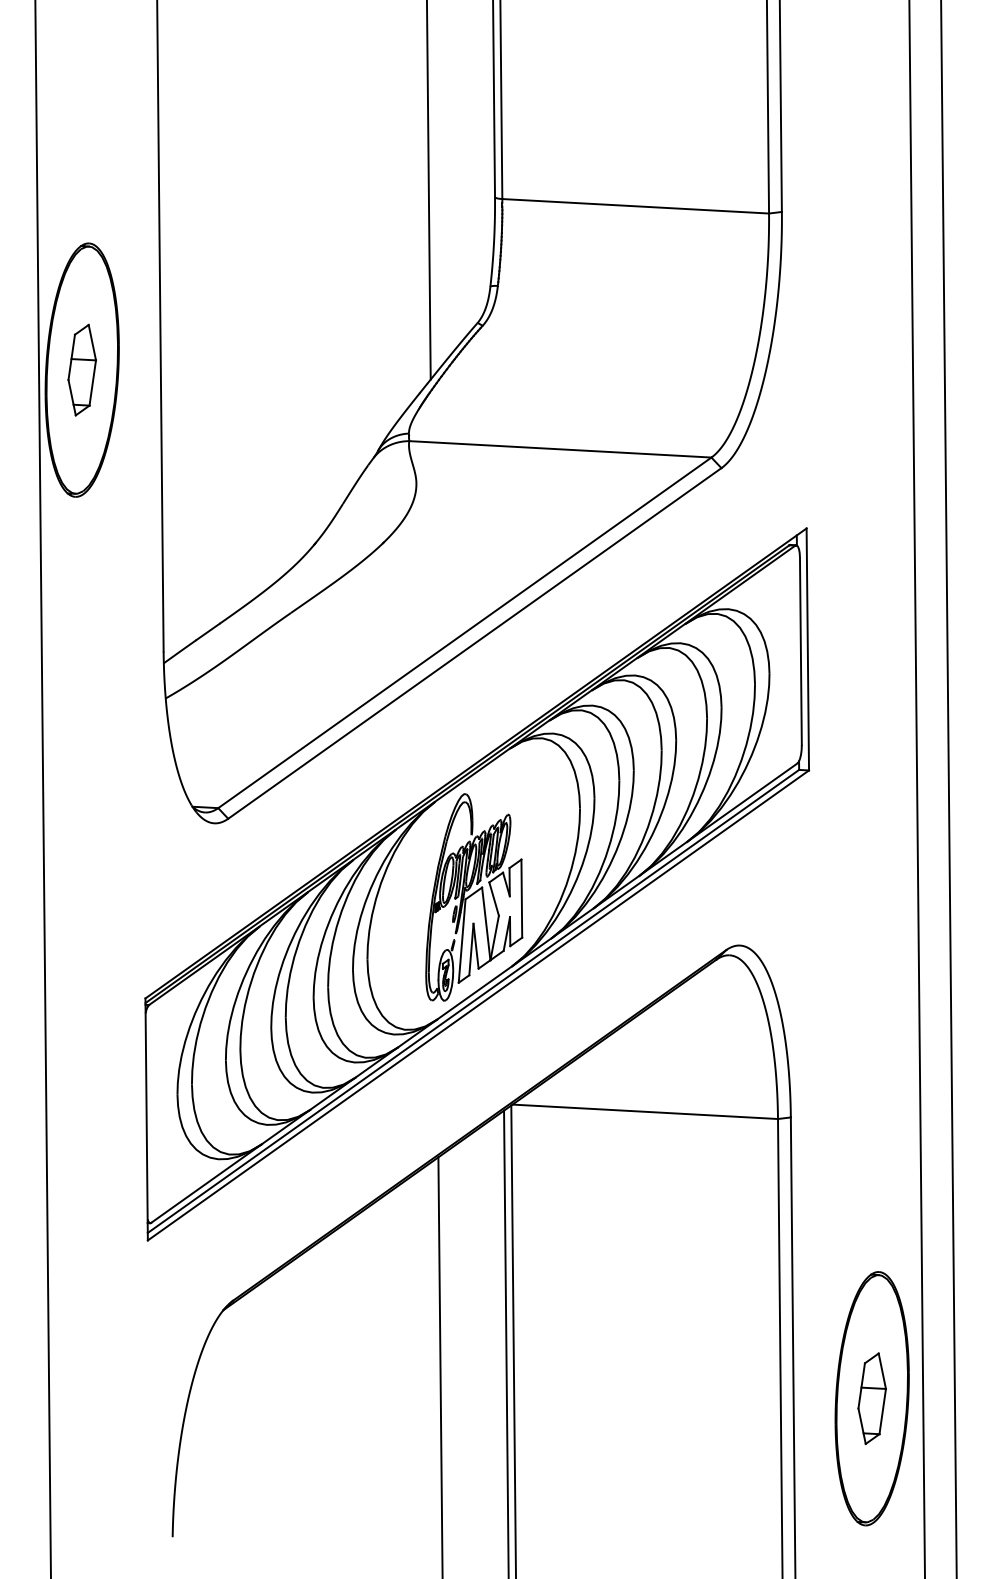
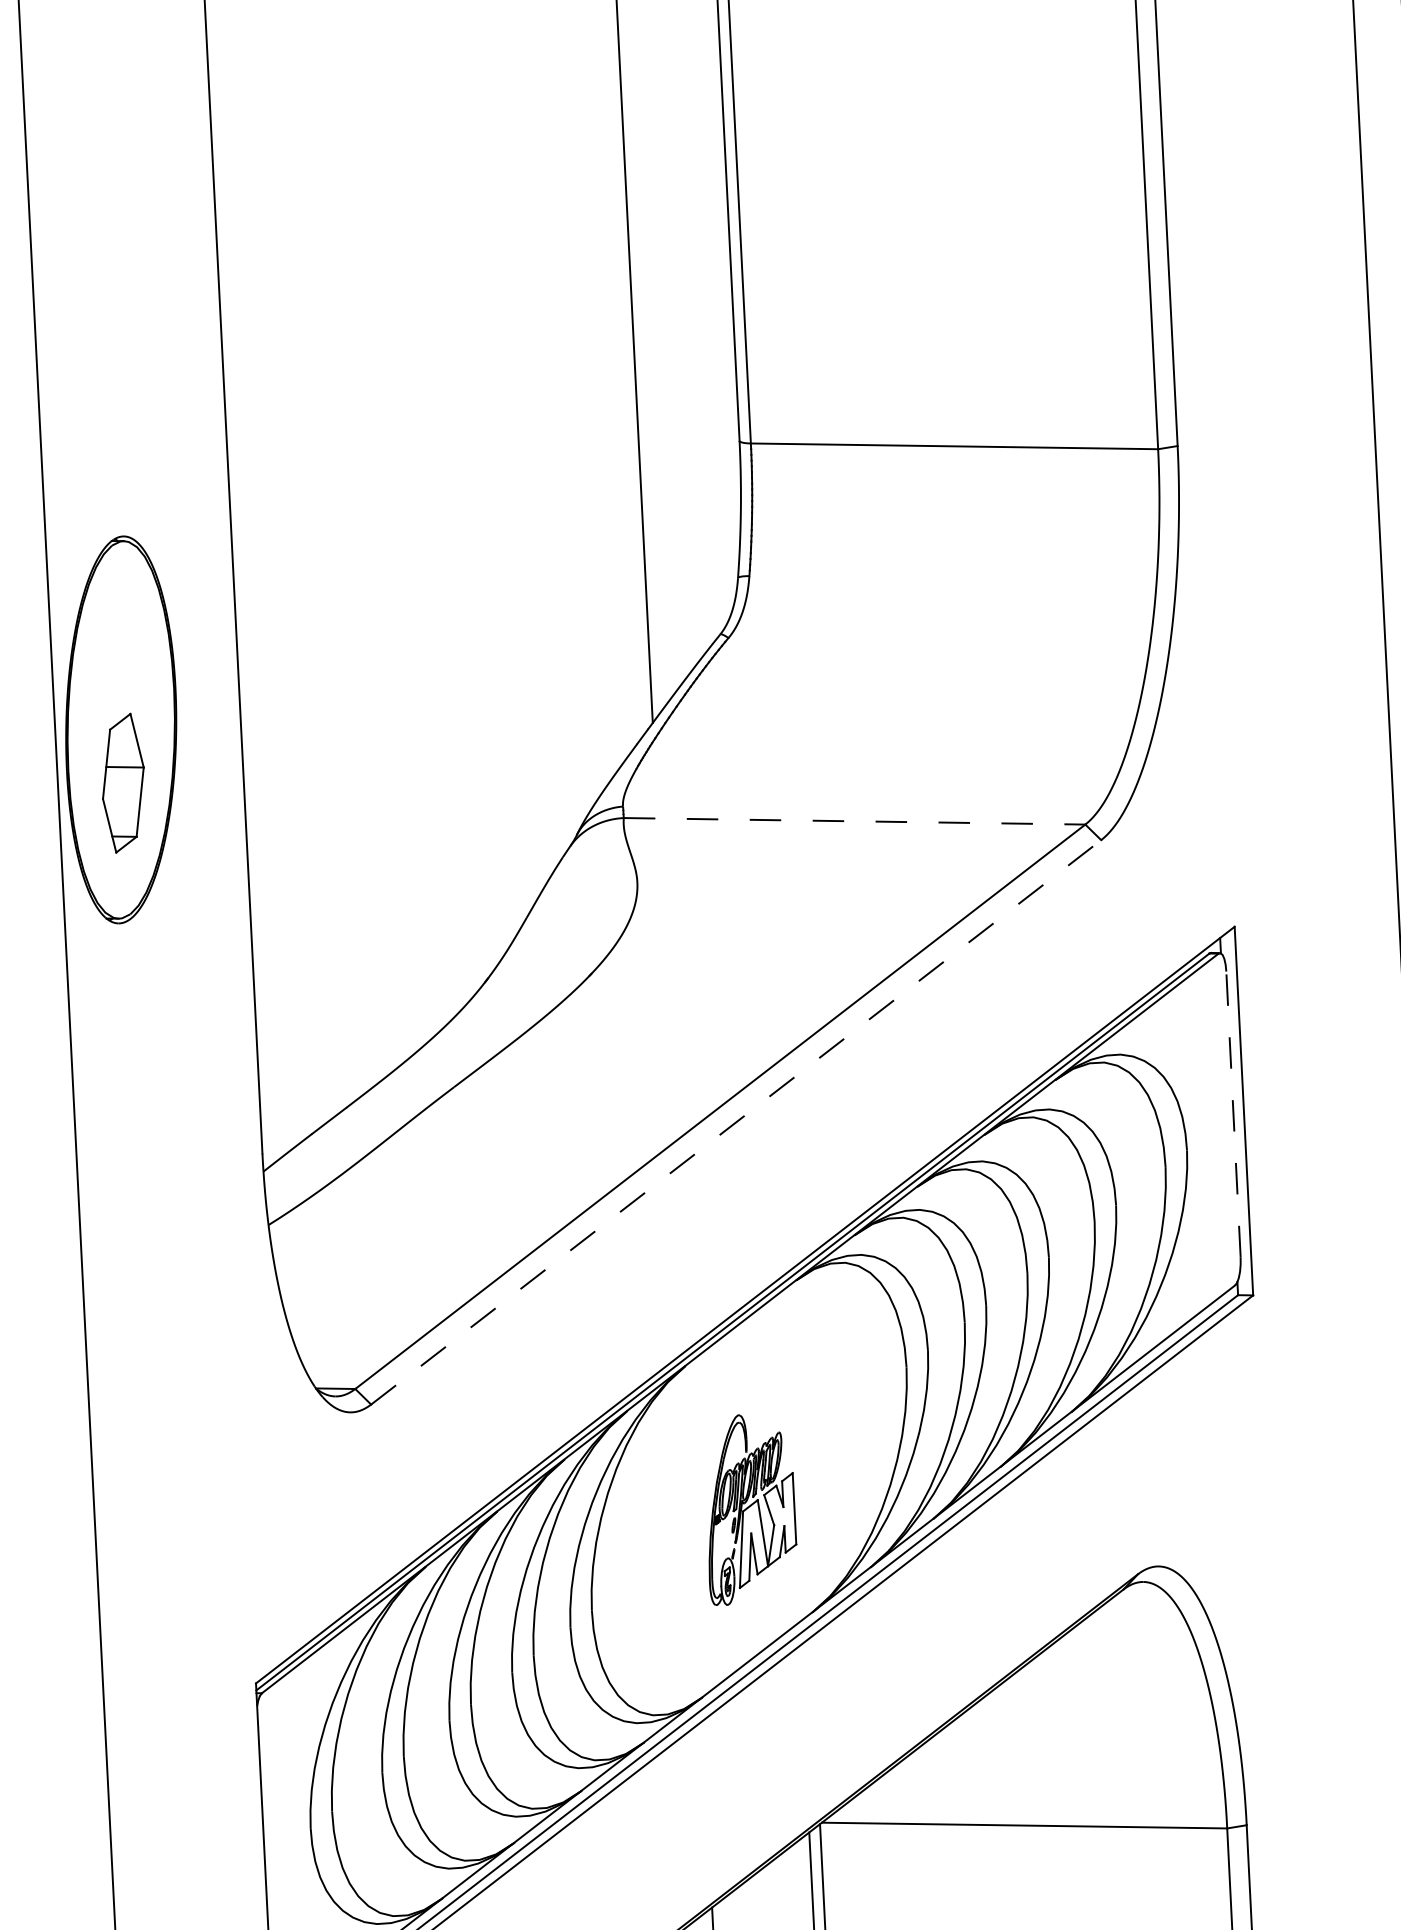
part: (81, 369) -> (122, 782), moved
line: (560, 449) -> (854, 821), solid -> dashed
line: (474, 643) -> (735, 1122), solid -> dashed
line: (800, 651) -> (1232, 1114), solid -> dashed
part: (474, 897) -> (751, 1509), size x0.6

